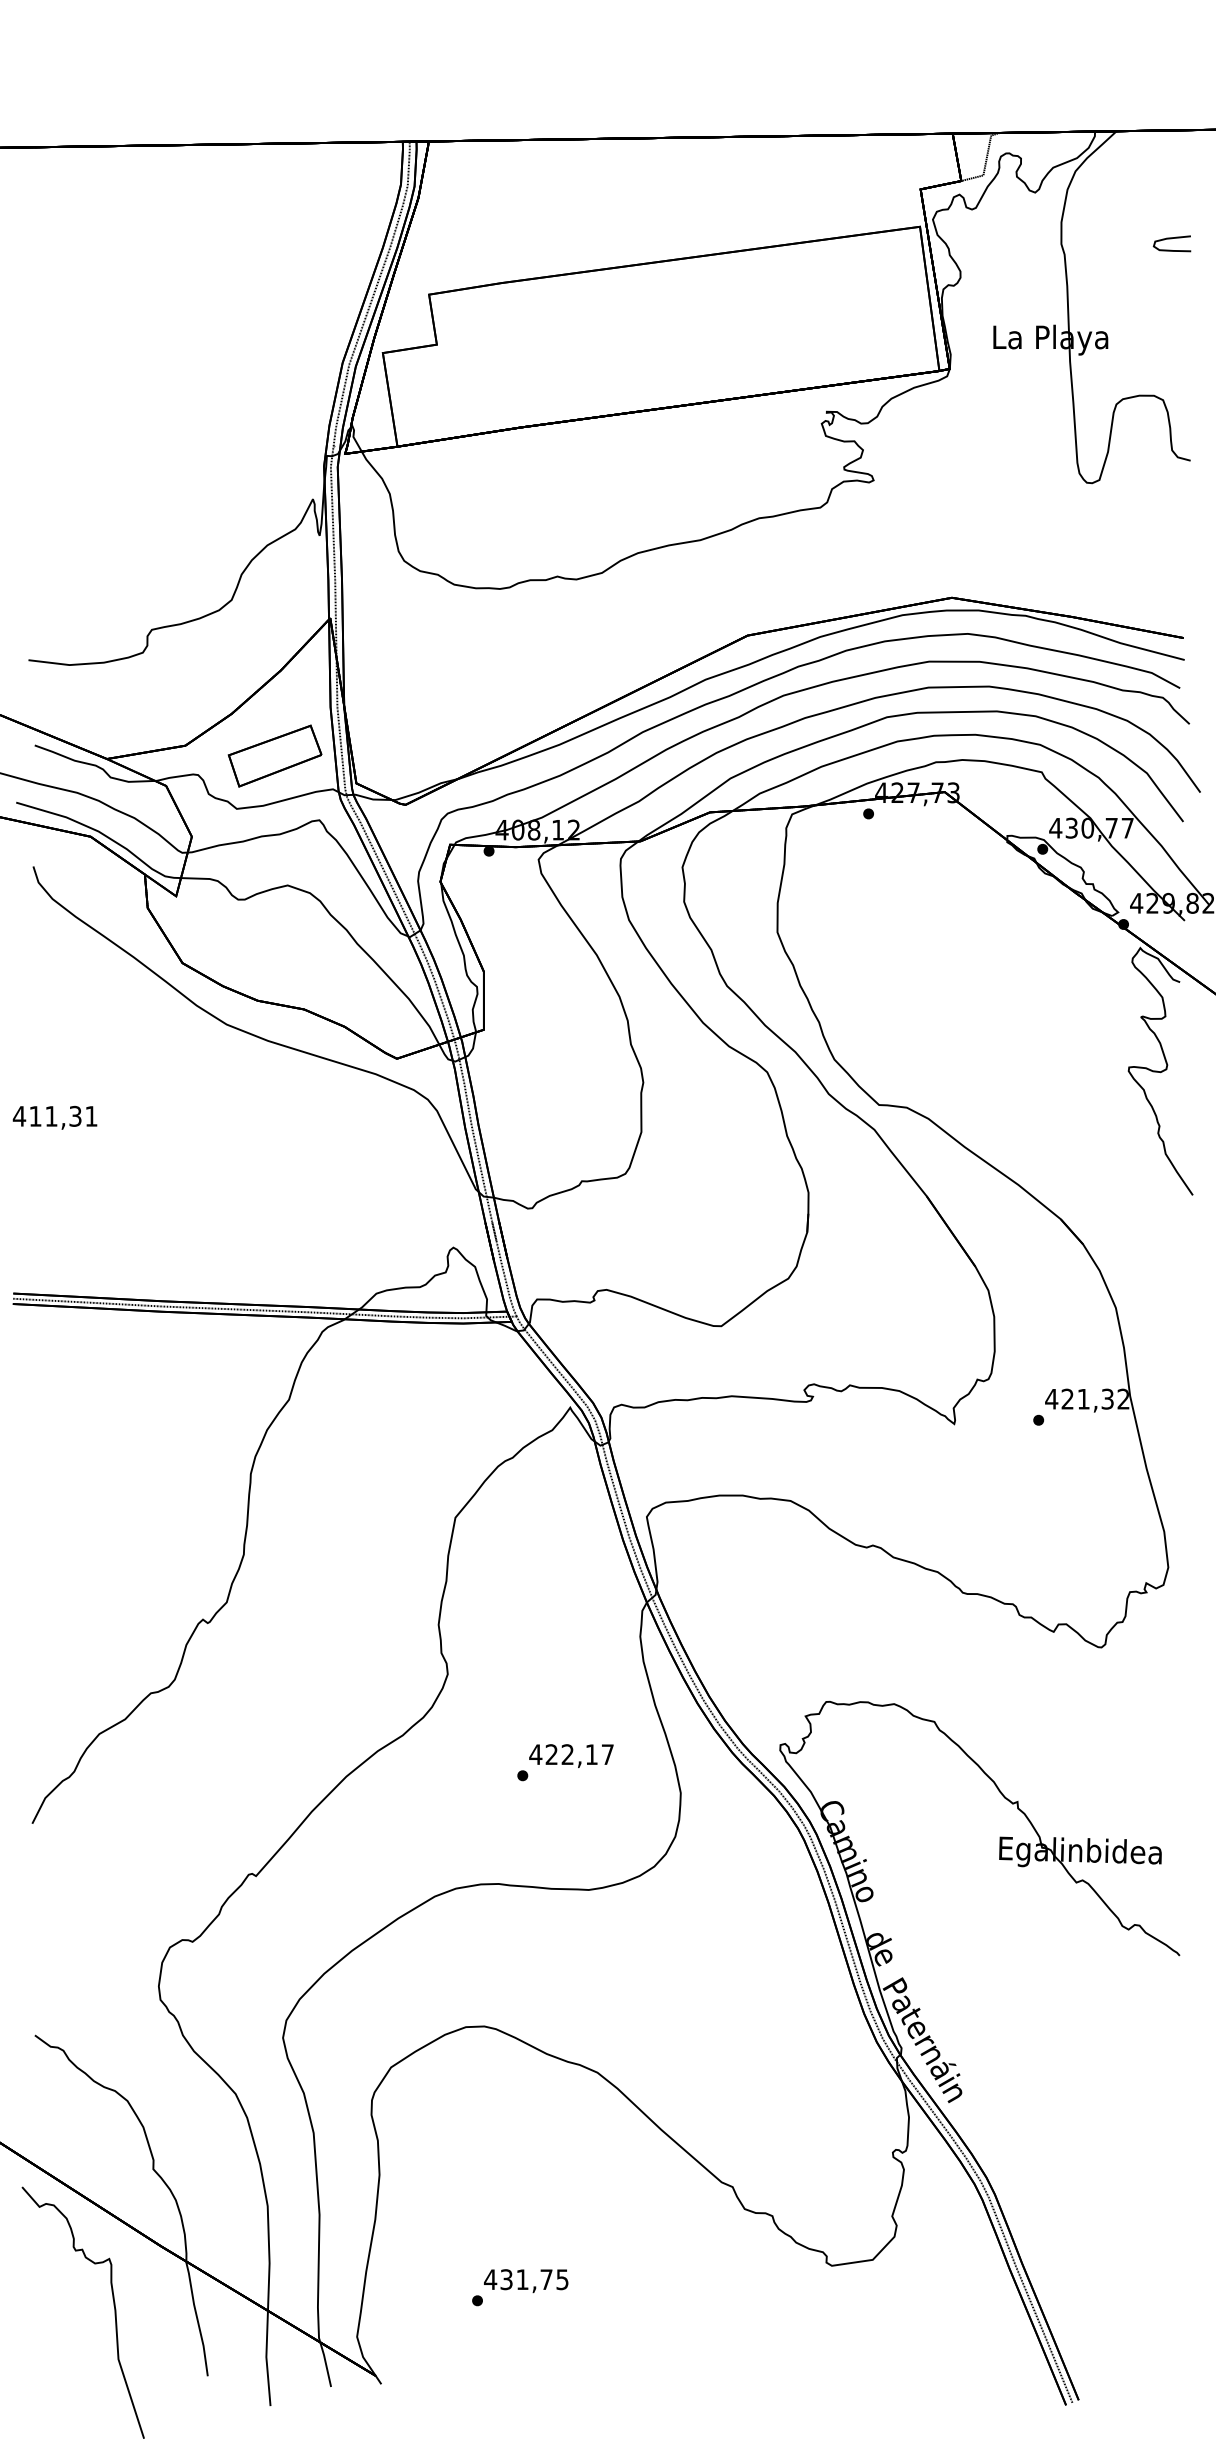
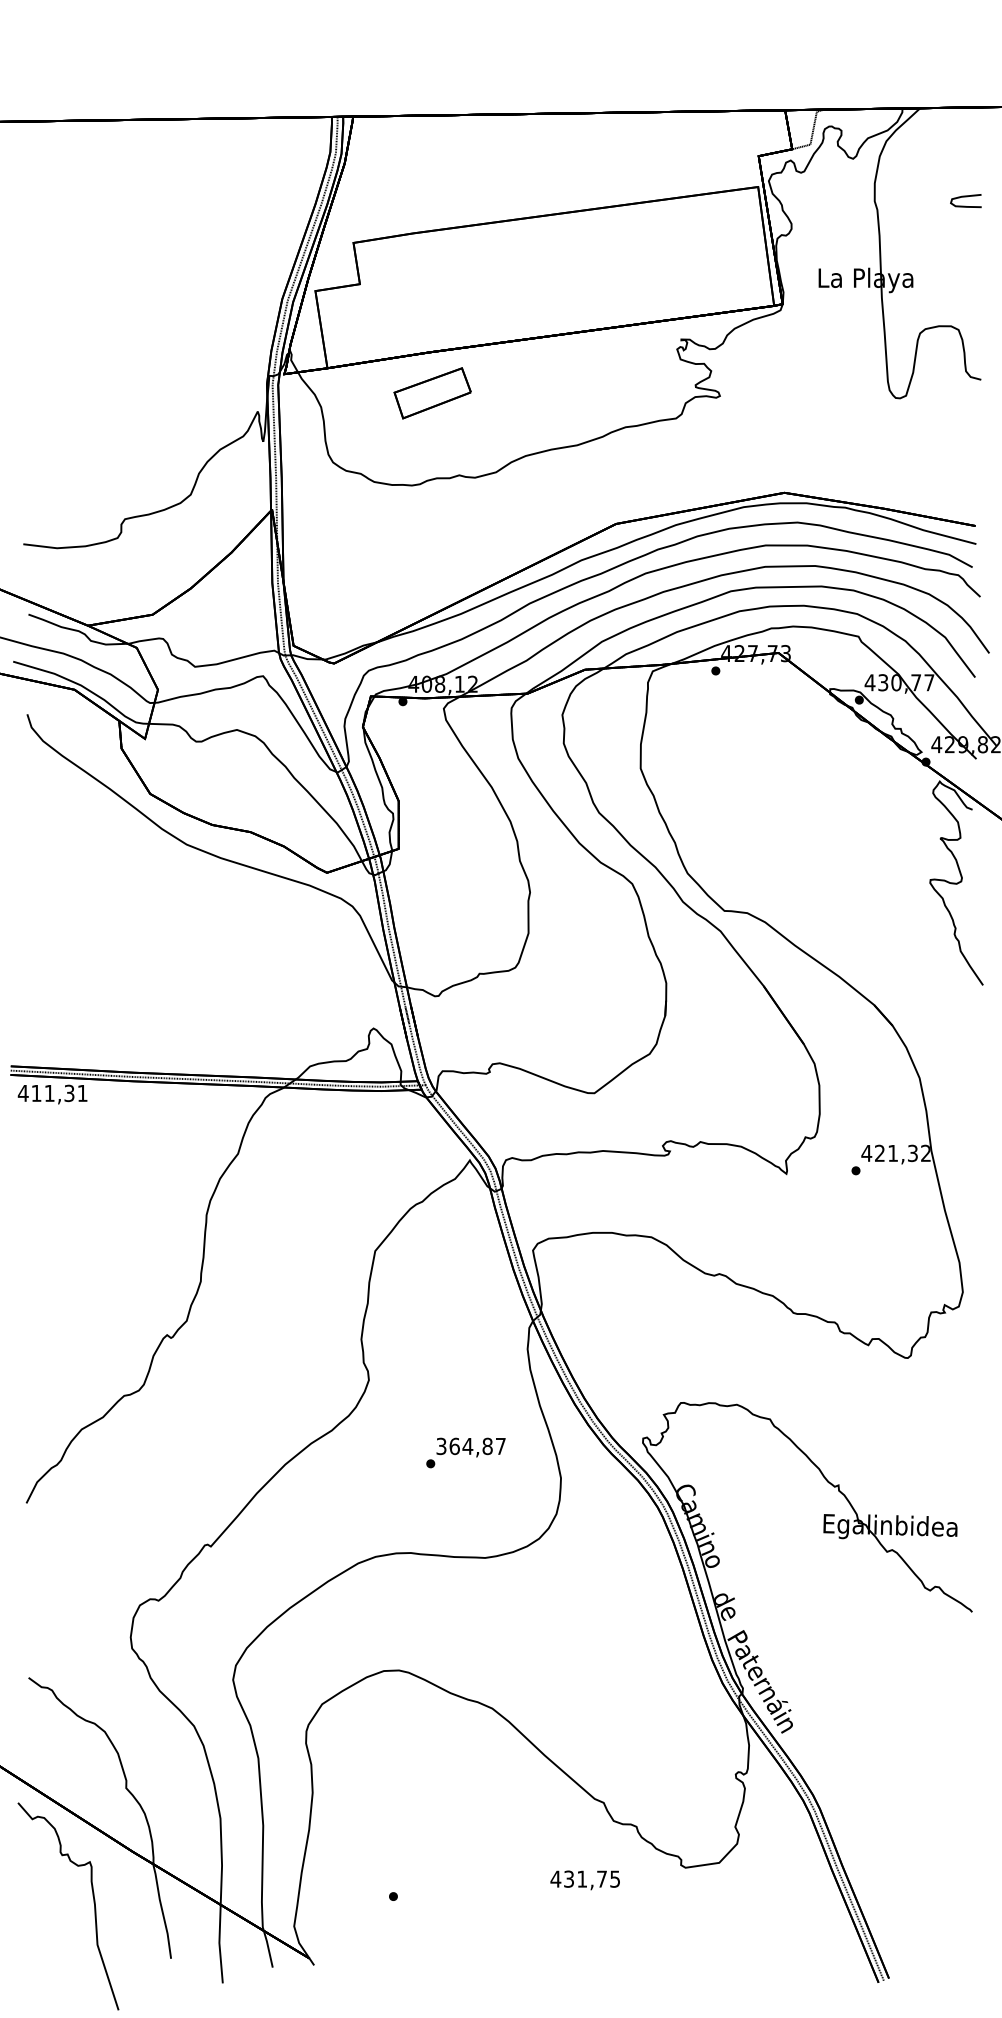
part: (274, 755) -> (432, 392), moved
text: (54, 1117) -> (52, 1094), moved
text: (563, 1754) -> (464, 1446), 422,17 -> 364,87
text: (526, 2281) -> (585, 1880), moved

